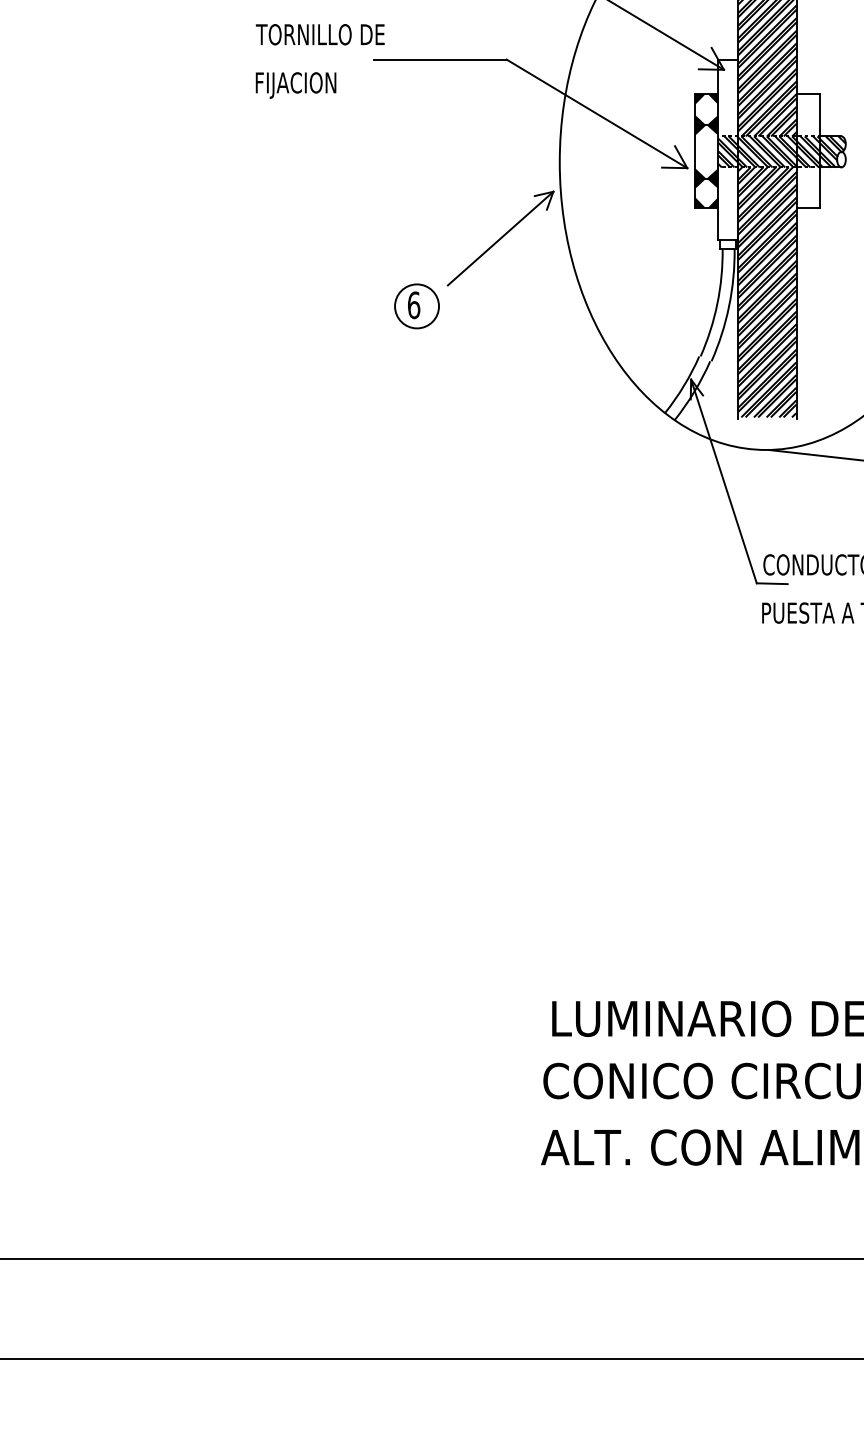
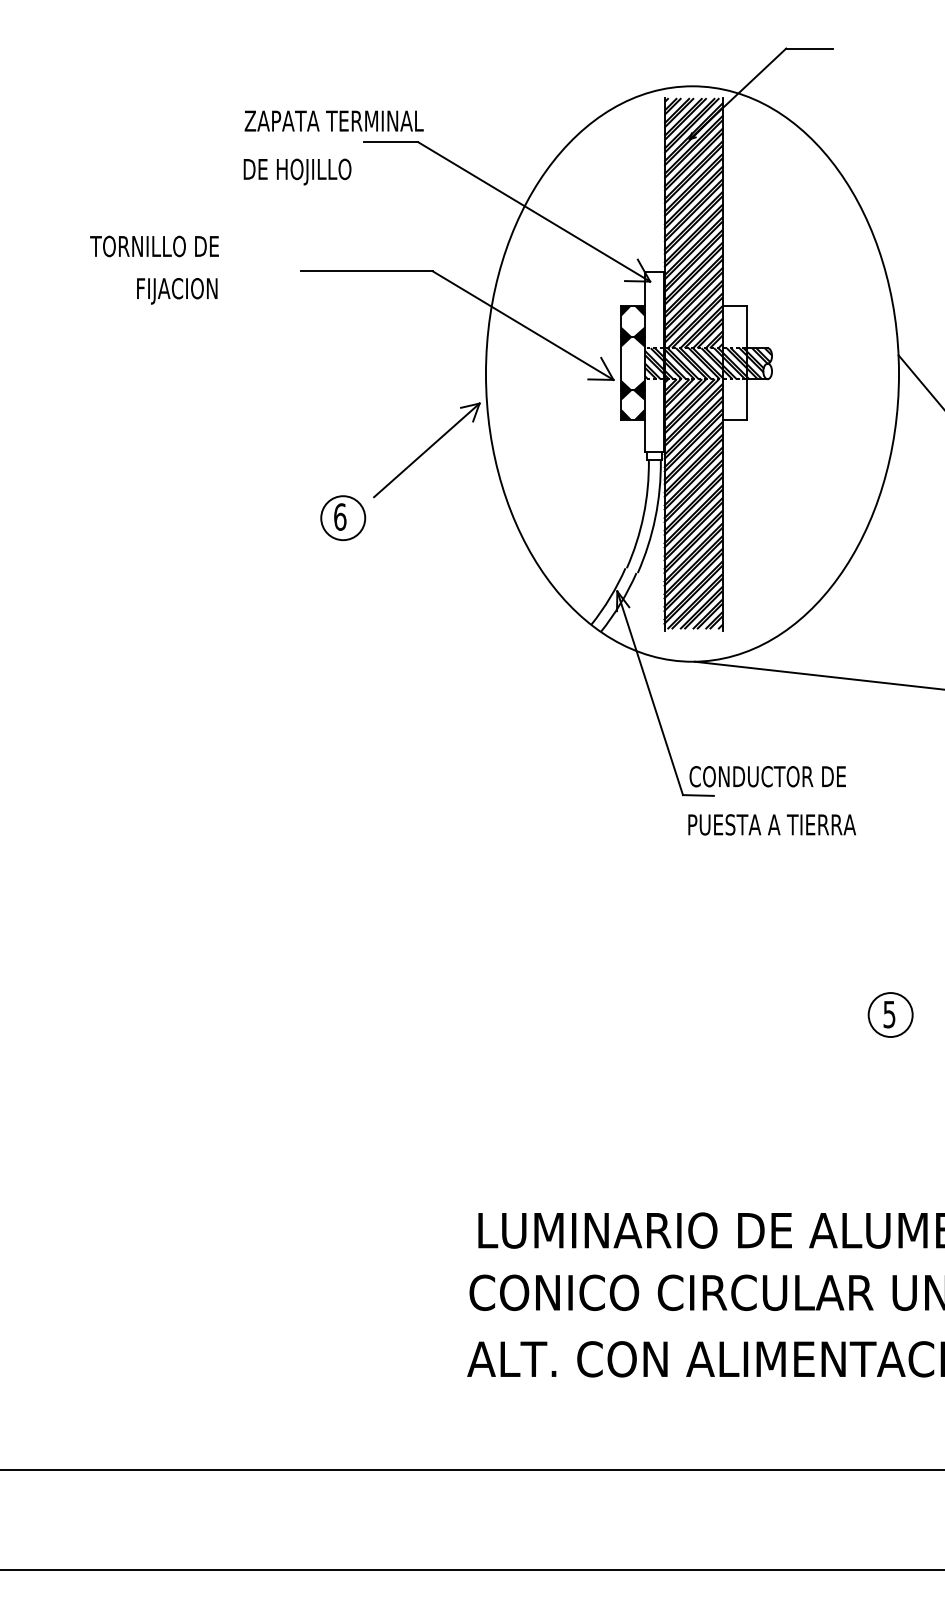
text: (320, 34) -> (154, 246), moved
text: (296, 85) -> (177, 291), moved

